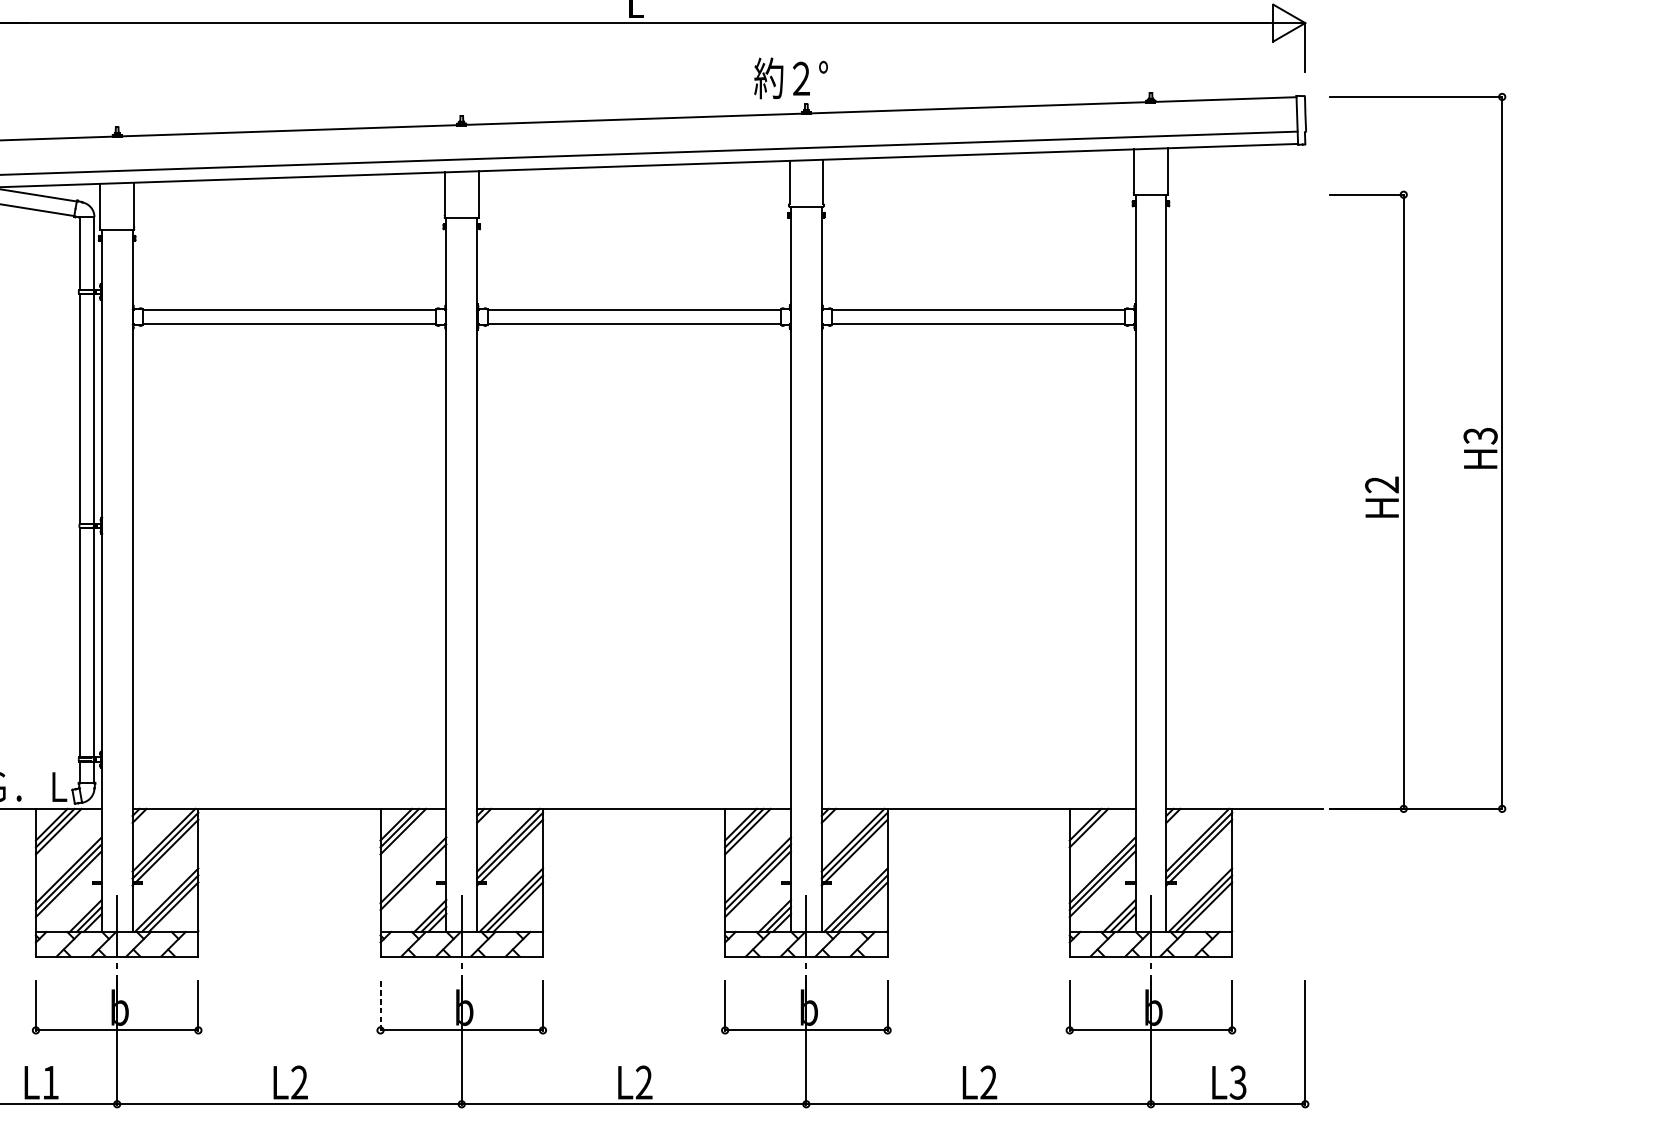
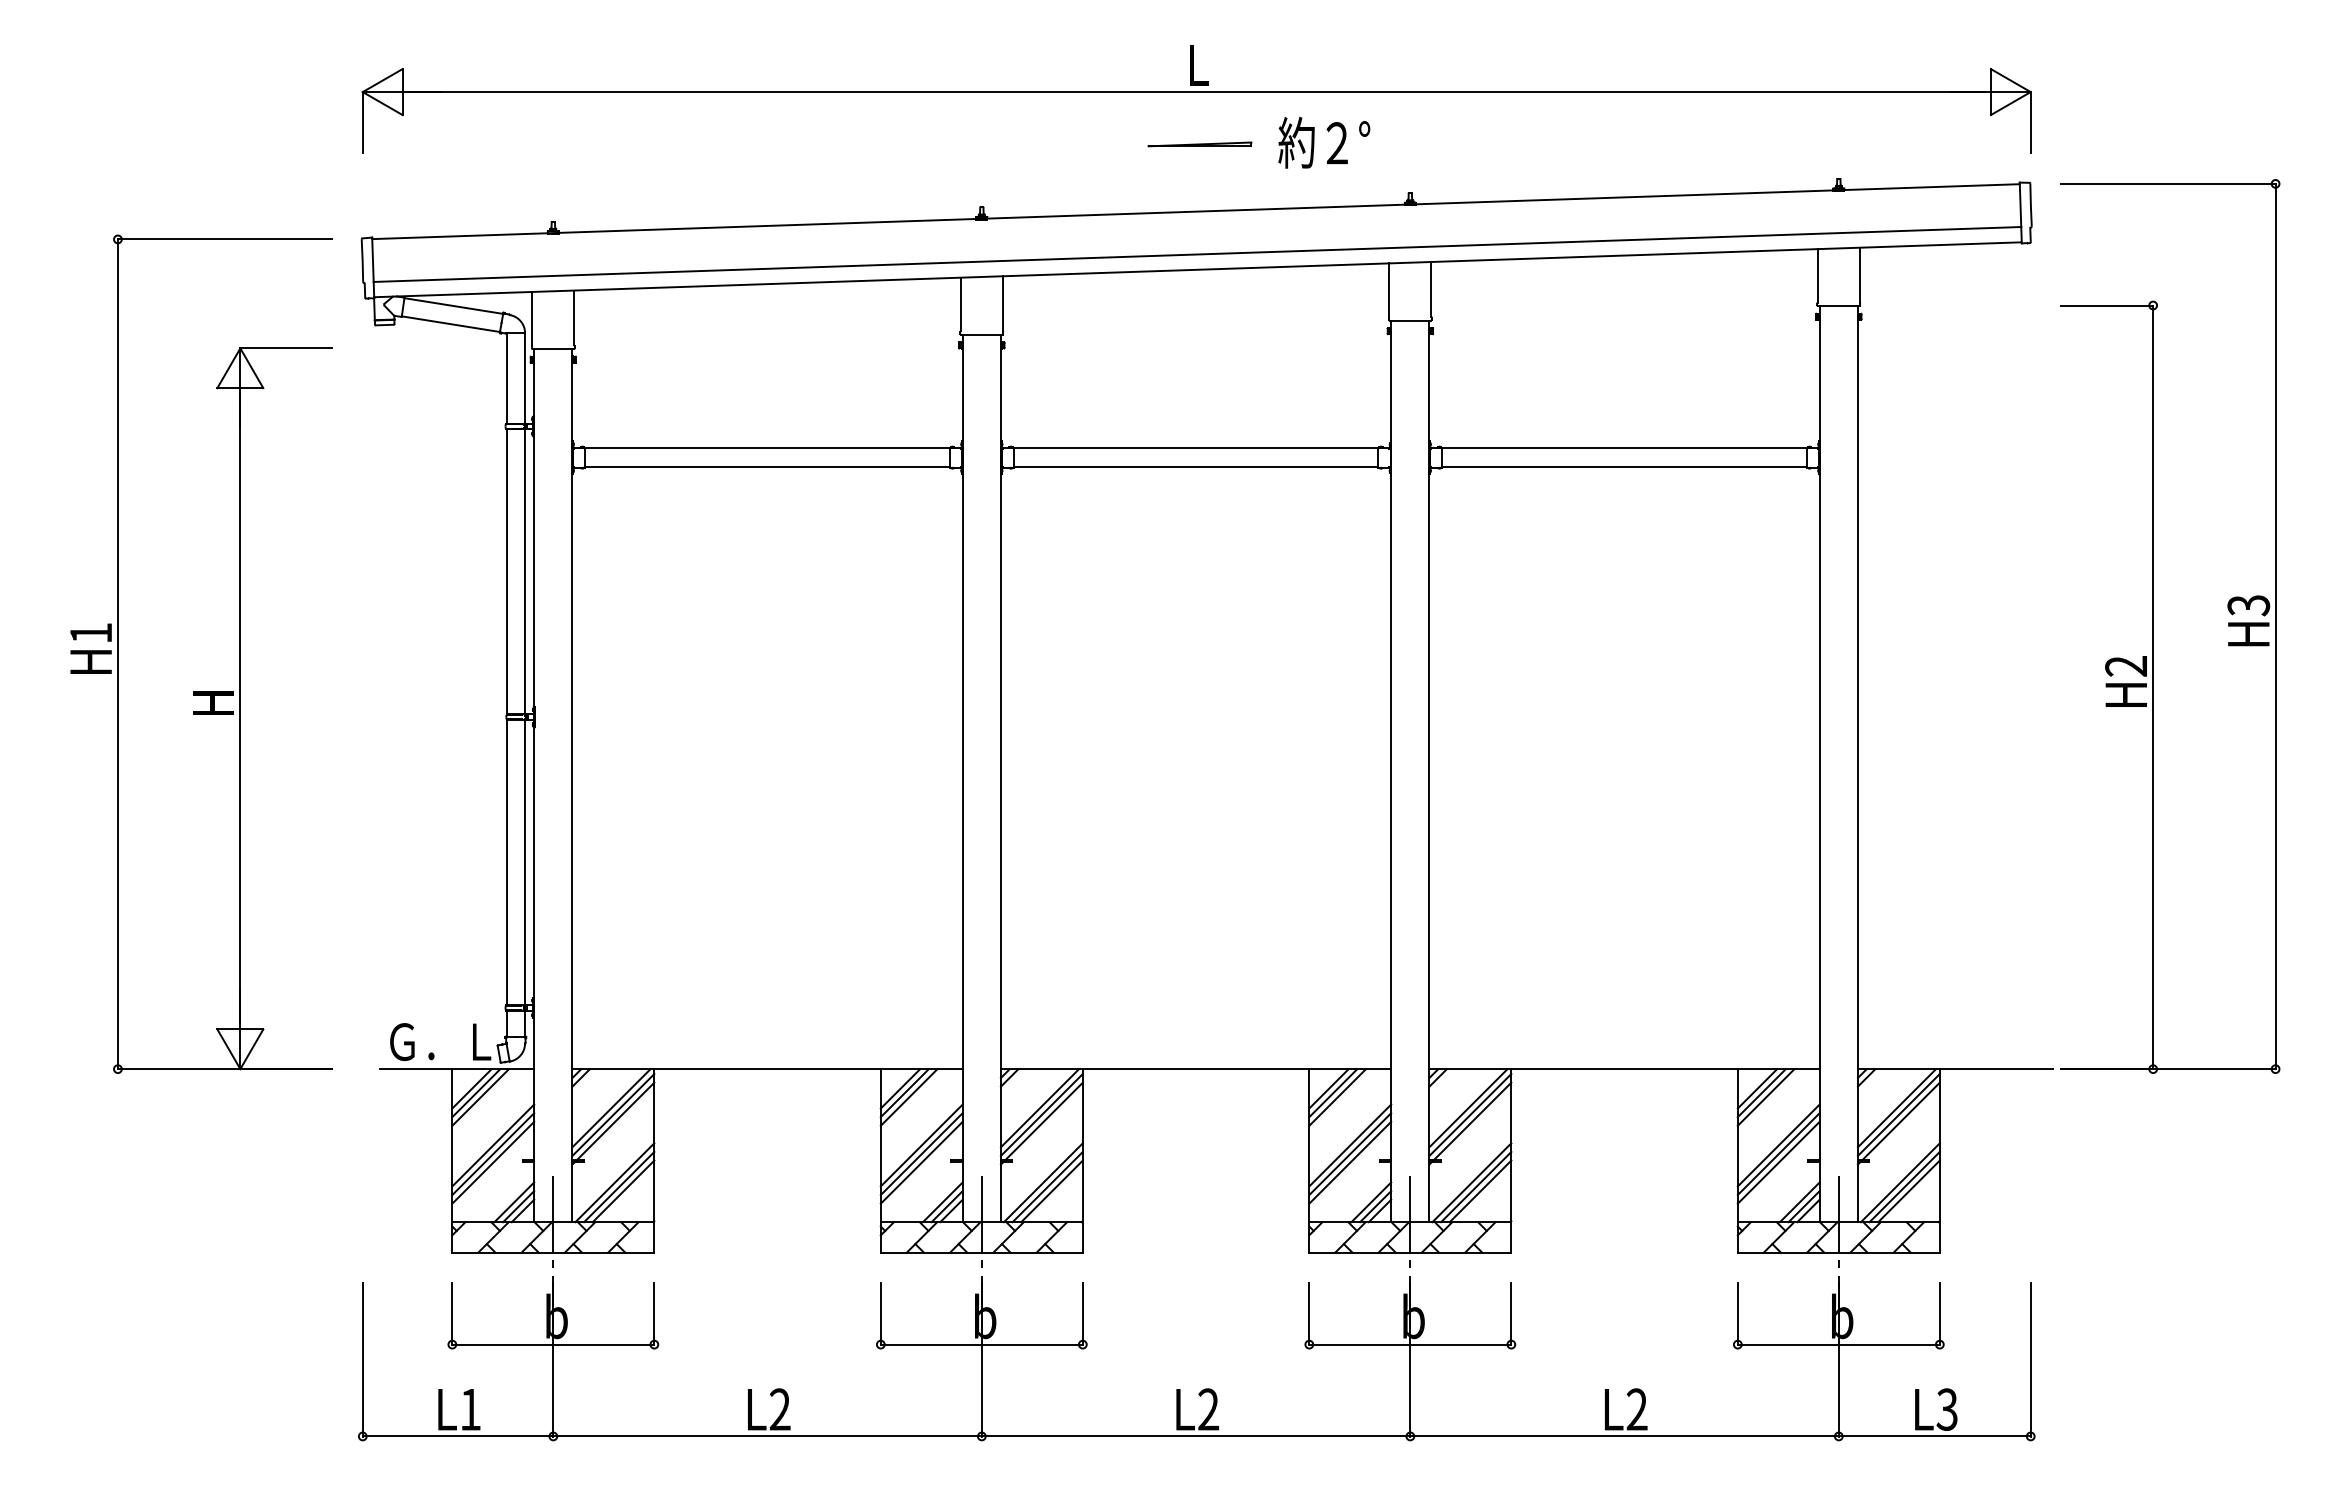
part: (636, 65) -> (1199, 144), added
text: (791, 78) -> (1324, 142), moved
line: (1091, 831) -> (1765, 1097), added
line: (413, 883) -> (921, 1162), added
line: (380, 1006) -> (880, 1314), dashed -> solid

